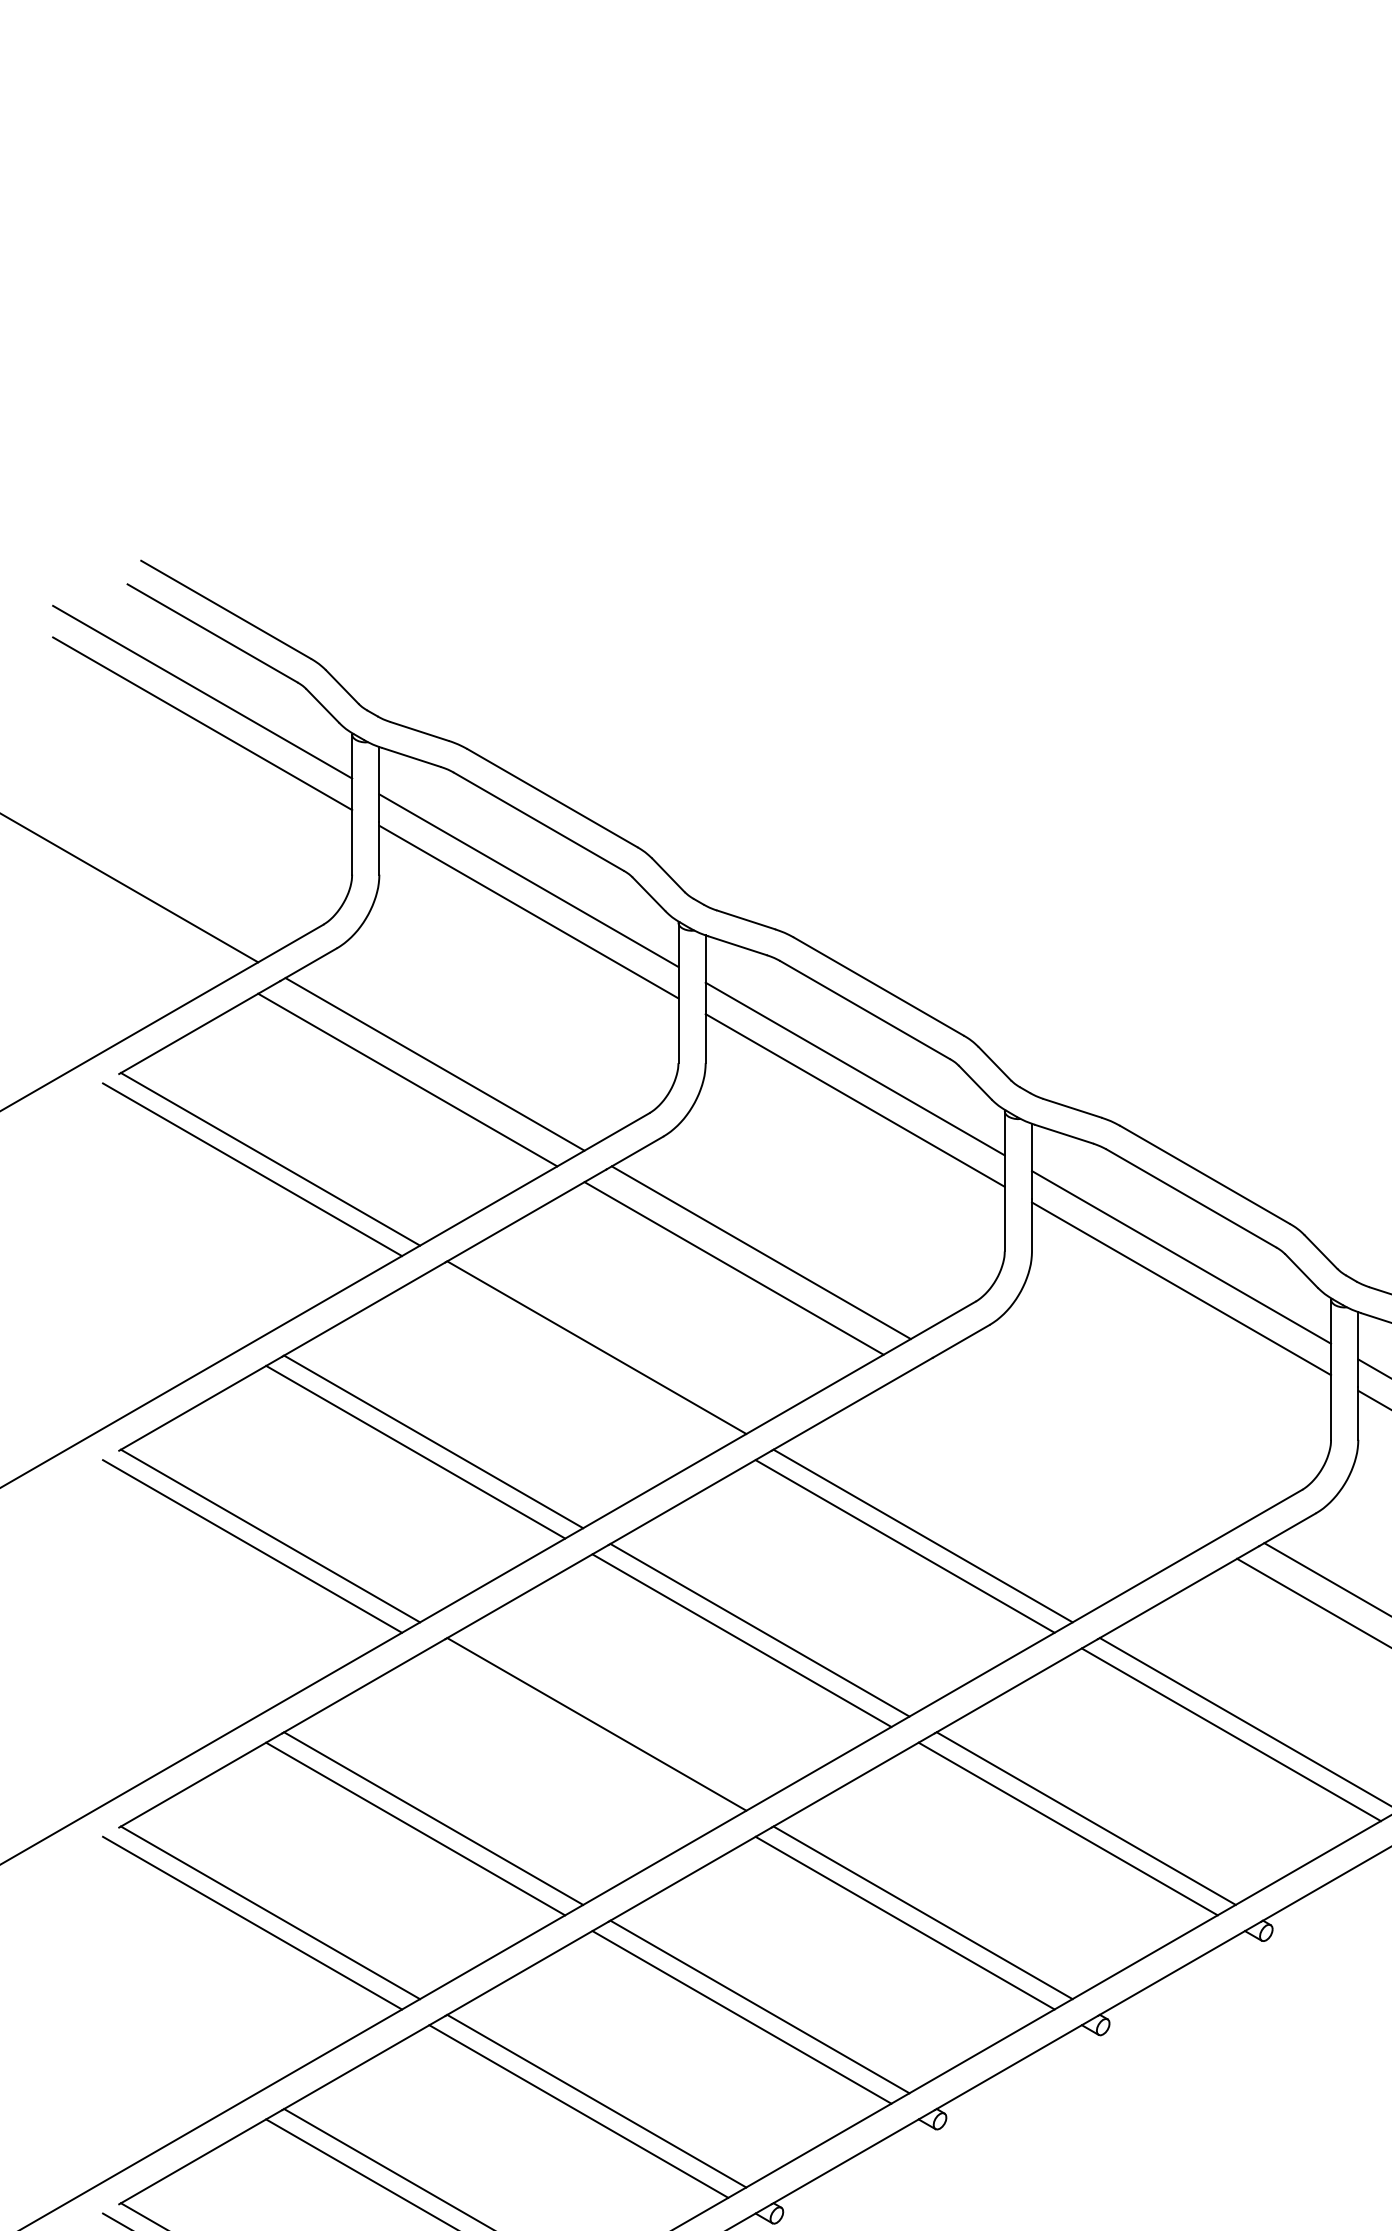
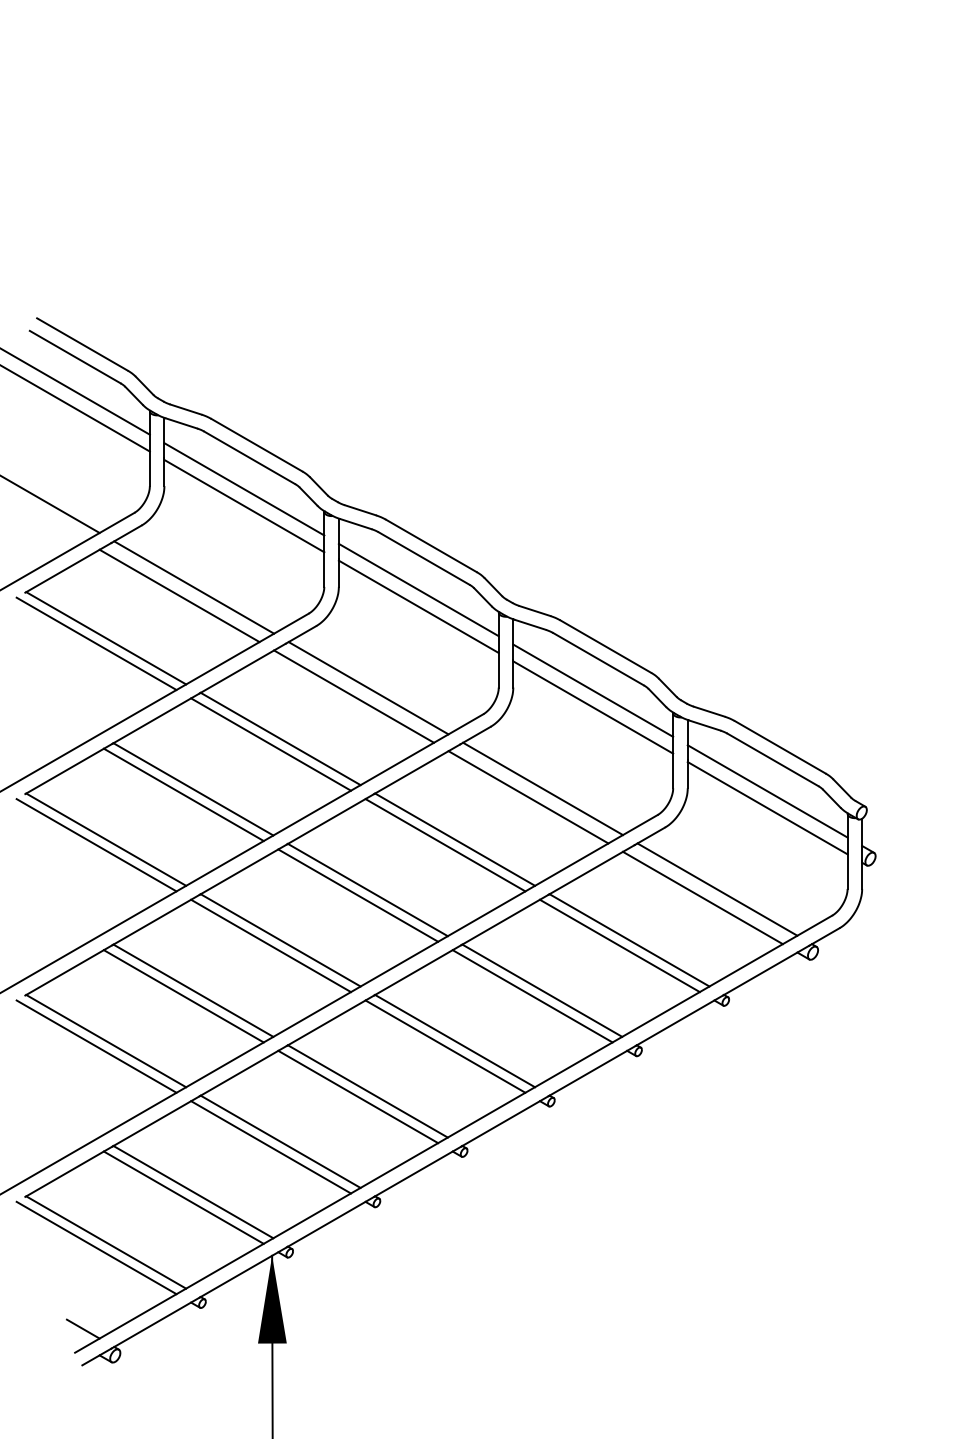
line: (577, 1358) -> (270, 744), added
line: (1086, 1440) -> (542, 788), added
line: (1060, 1457) -> (528, 797), added
line: (577, 1733) -> (270, 945), added

